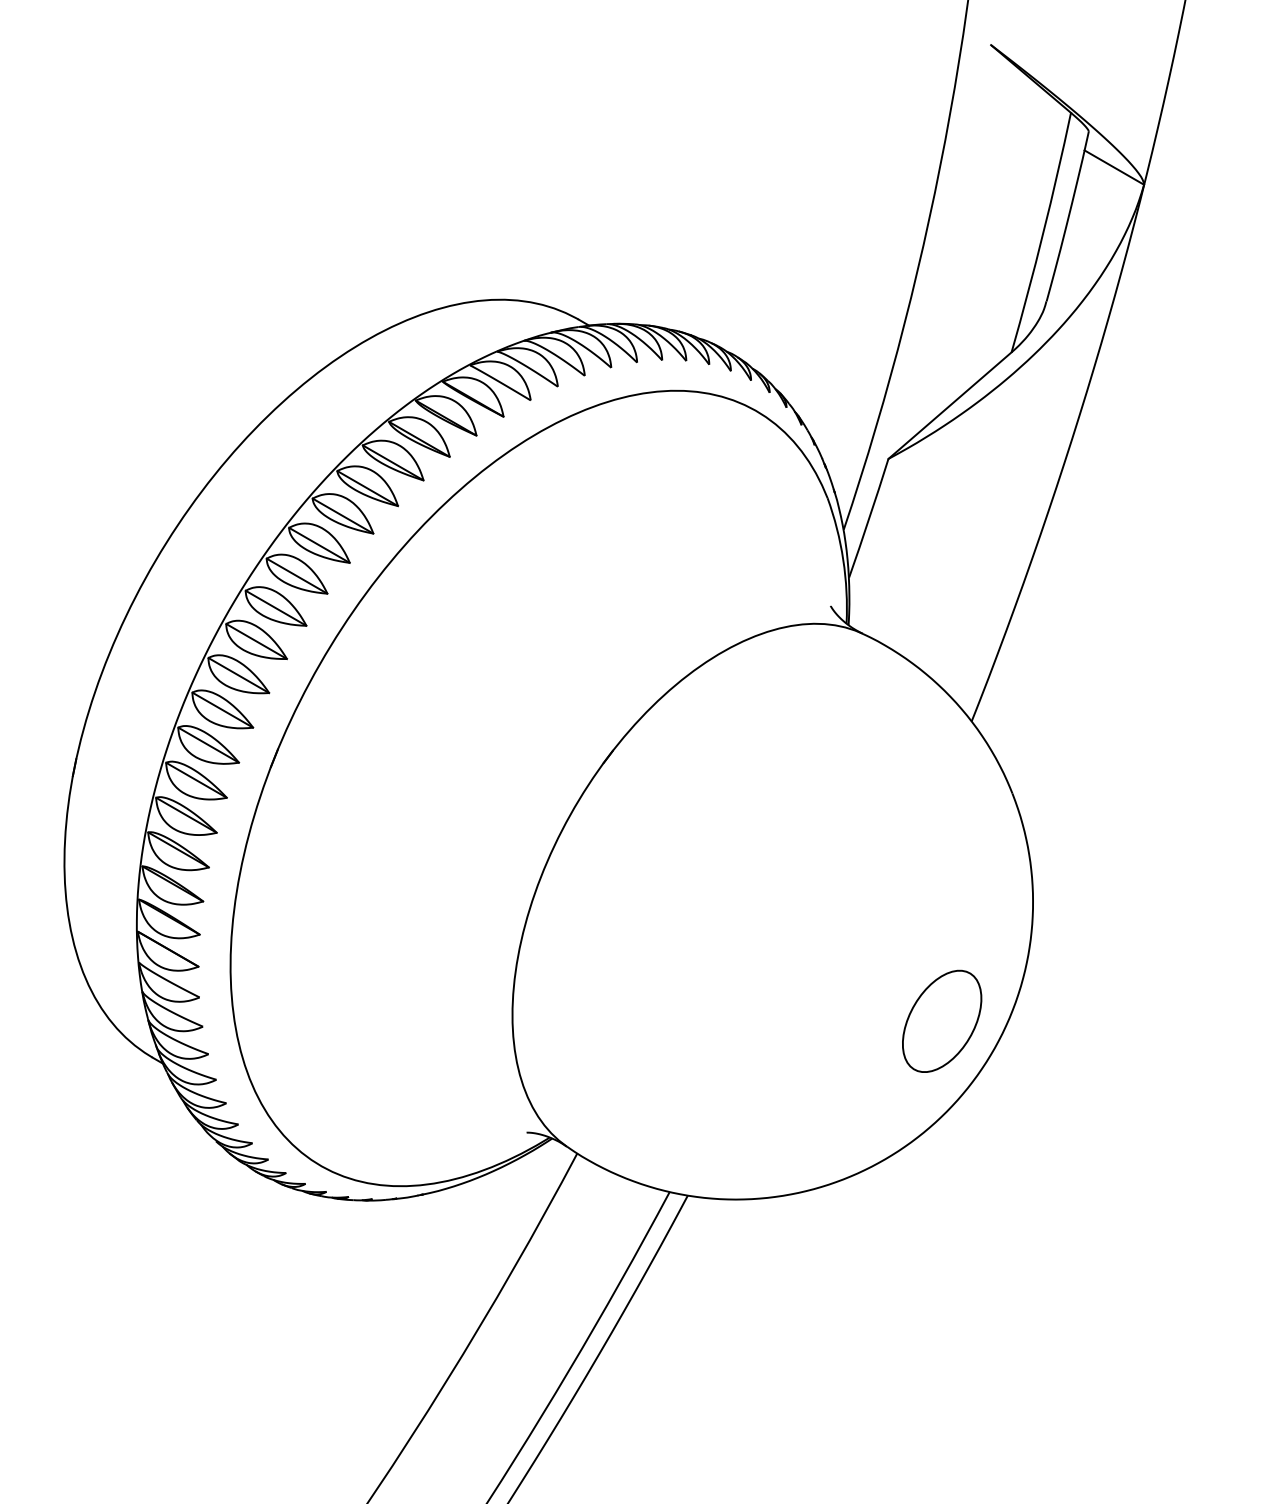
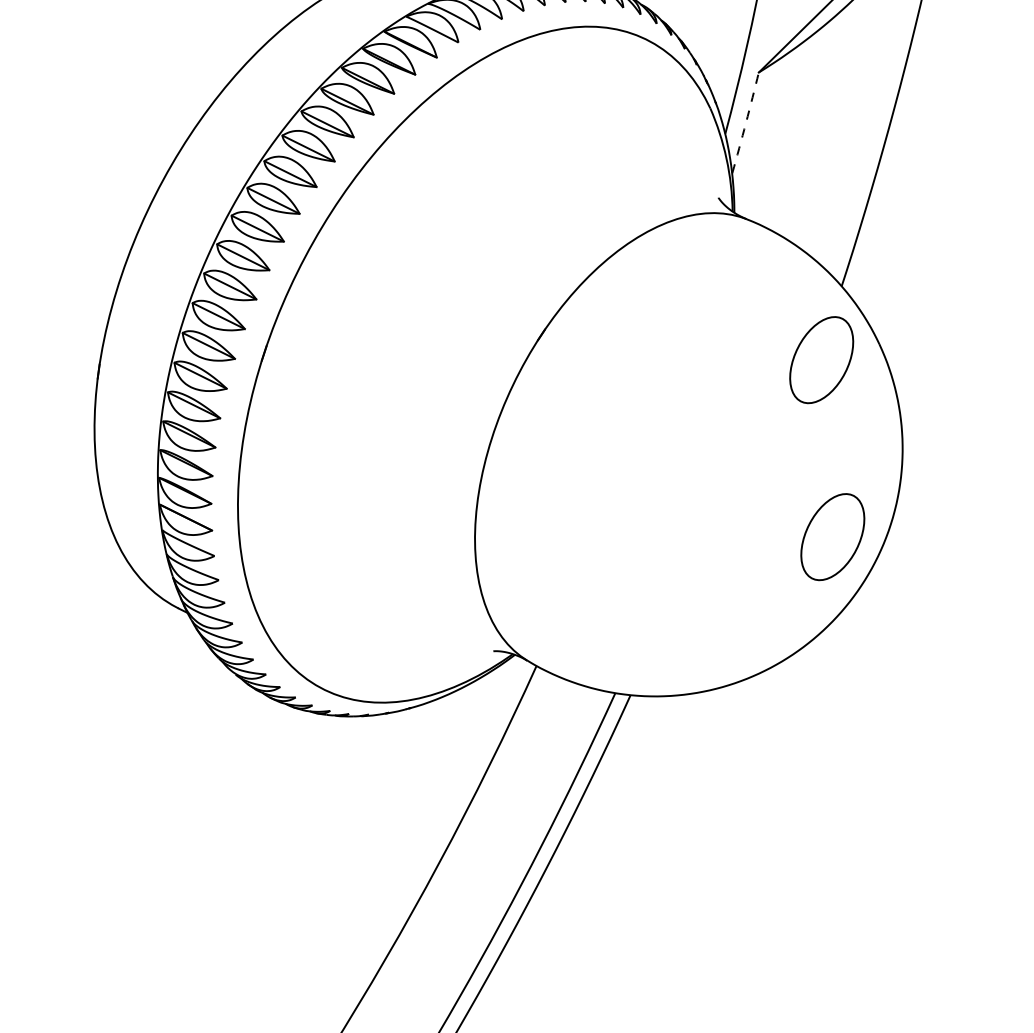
arc: (869, 518) -> (746, 123), solid -> dashed
part: (942, 807) -> (821, 359), added

